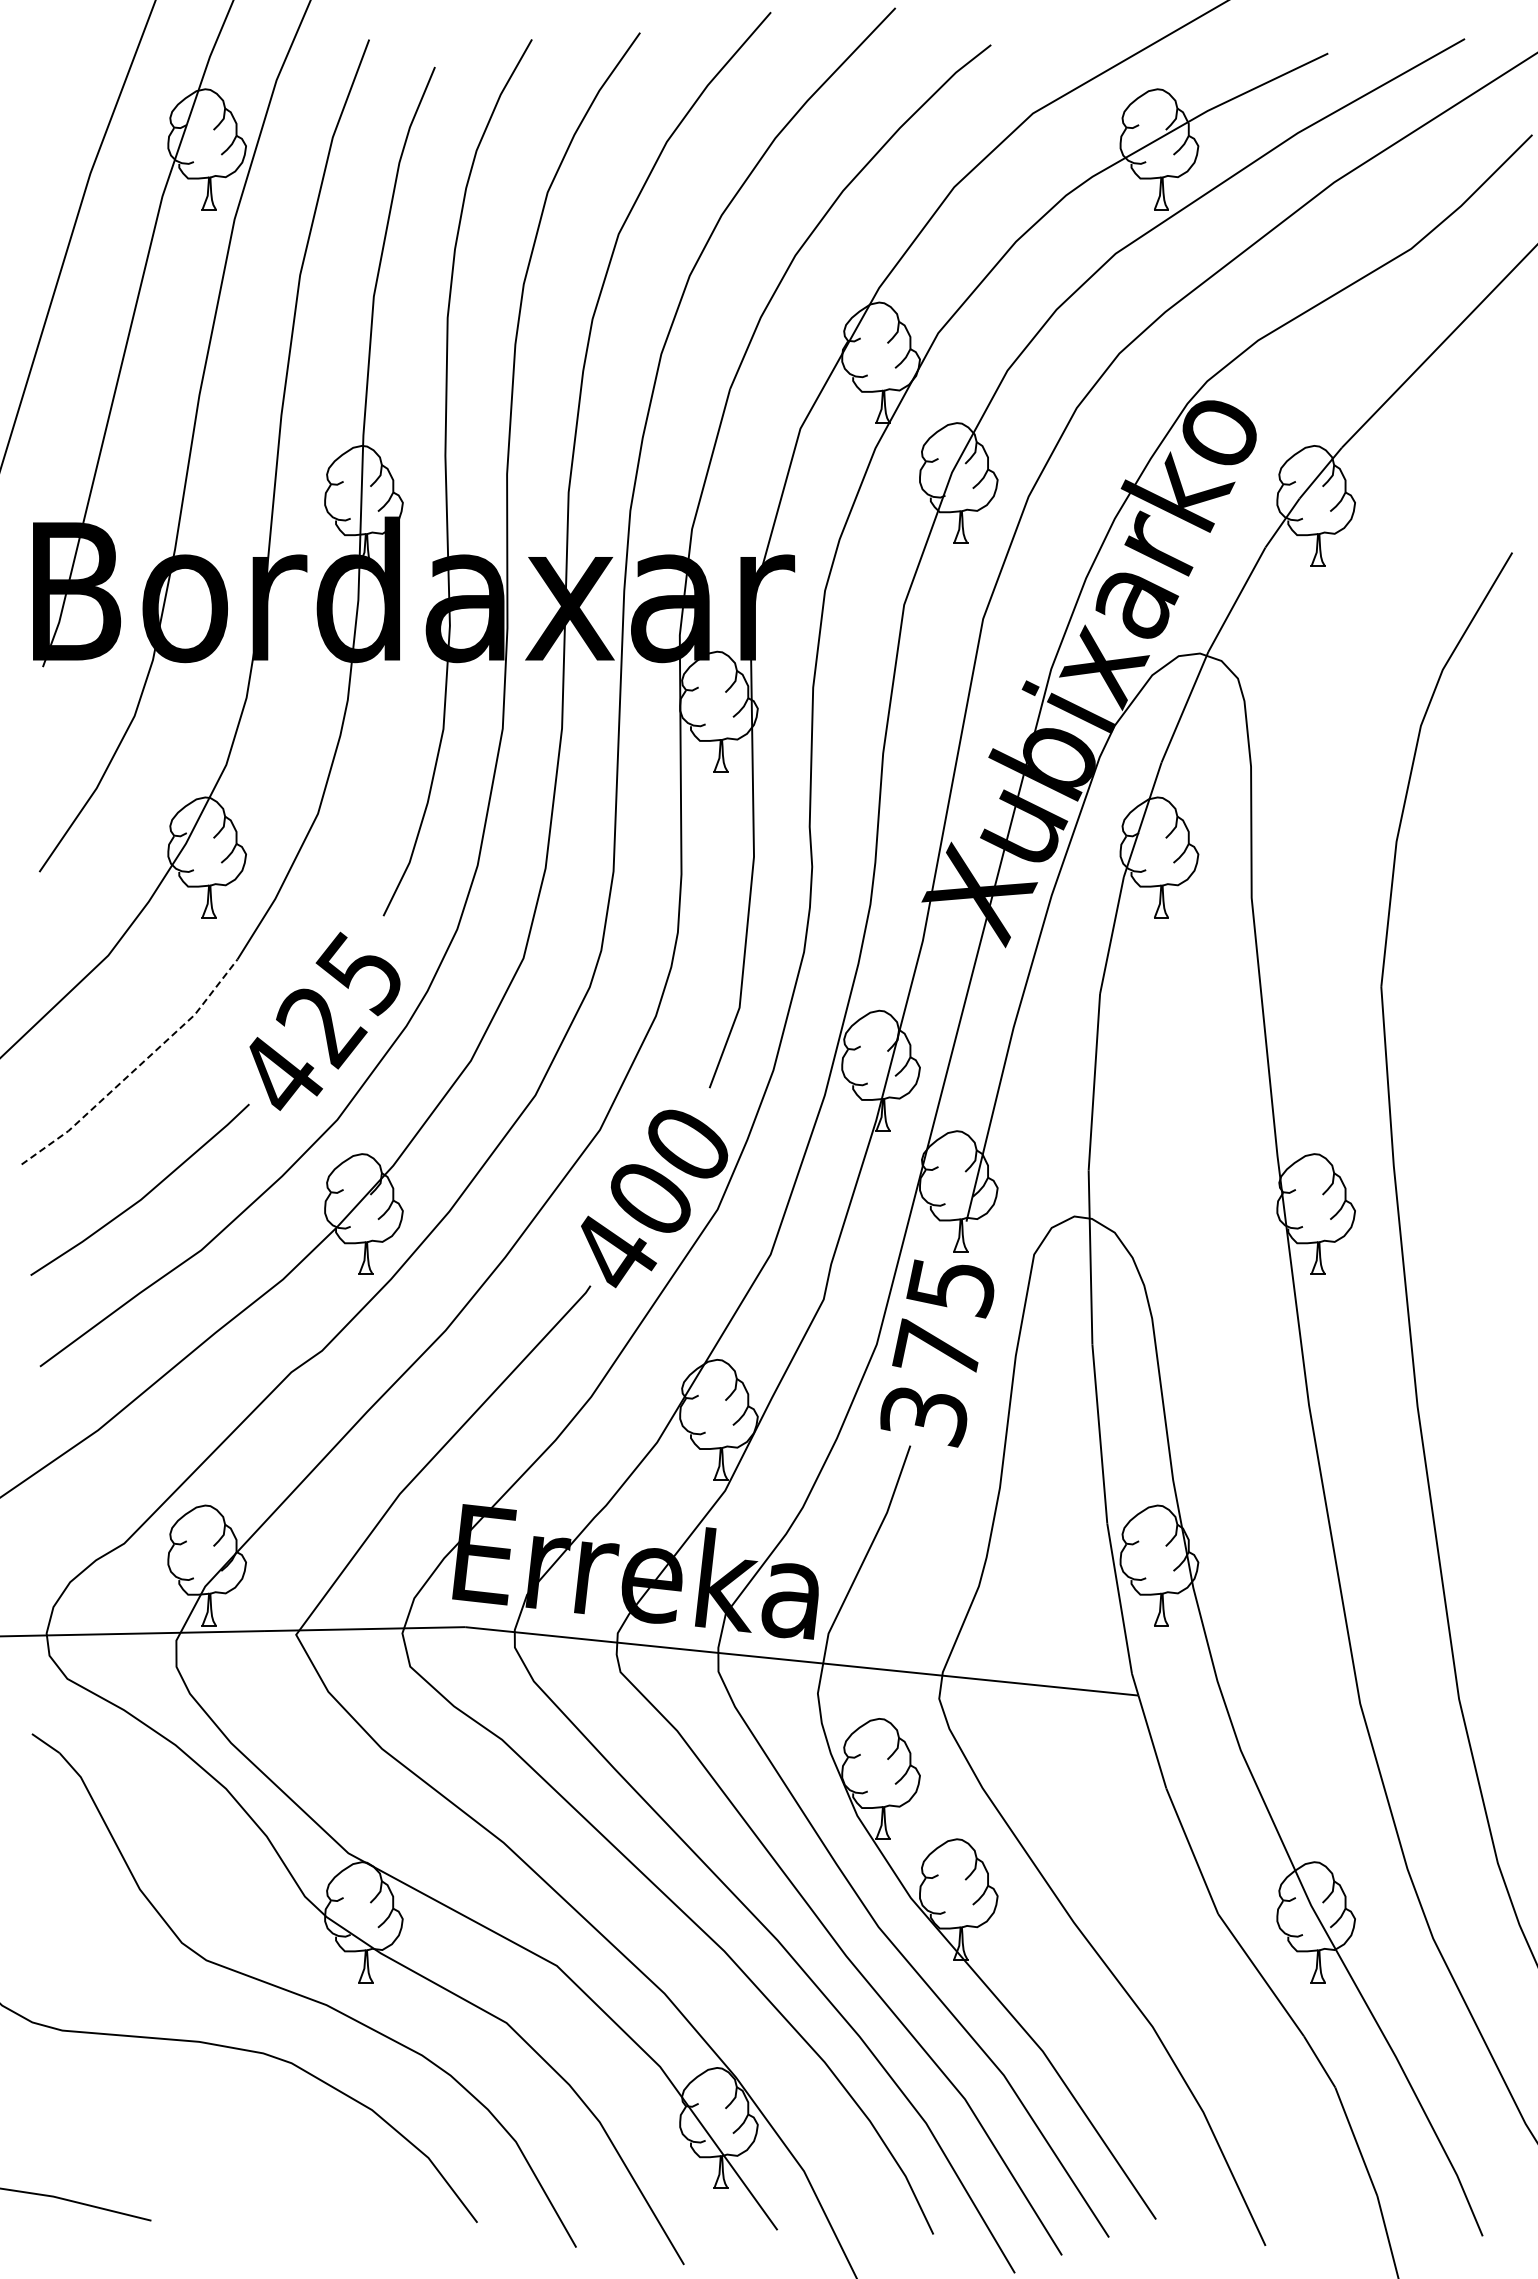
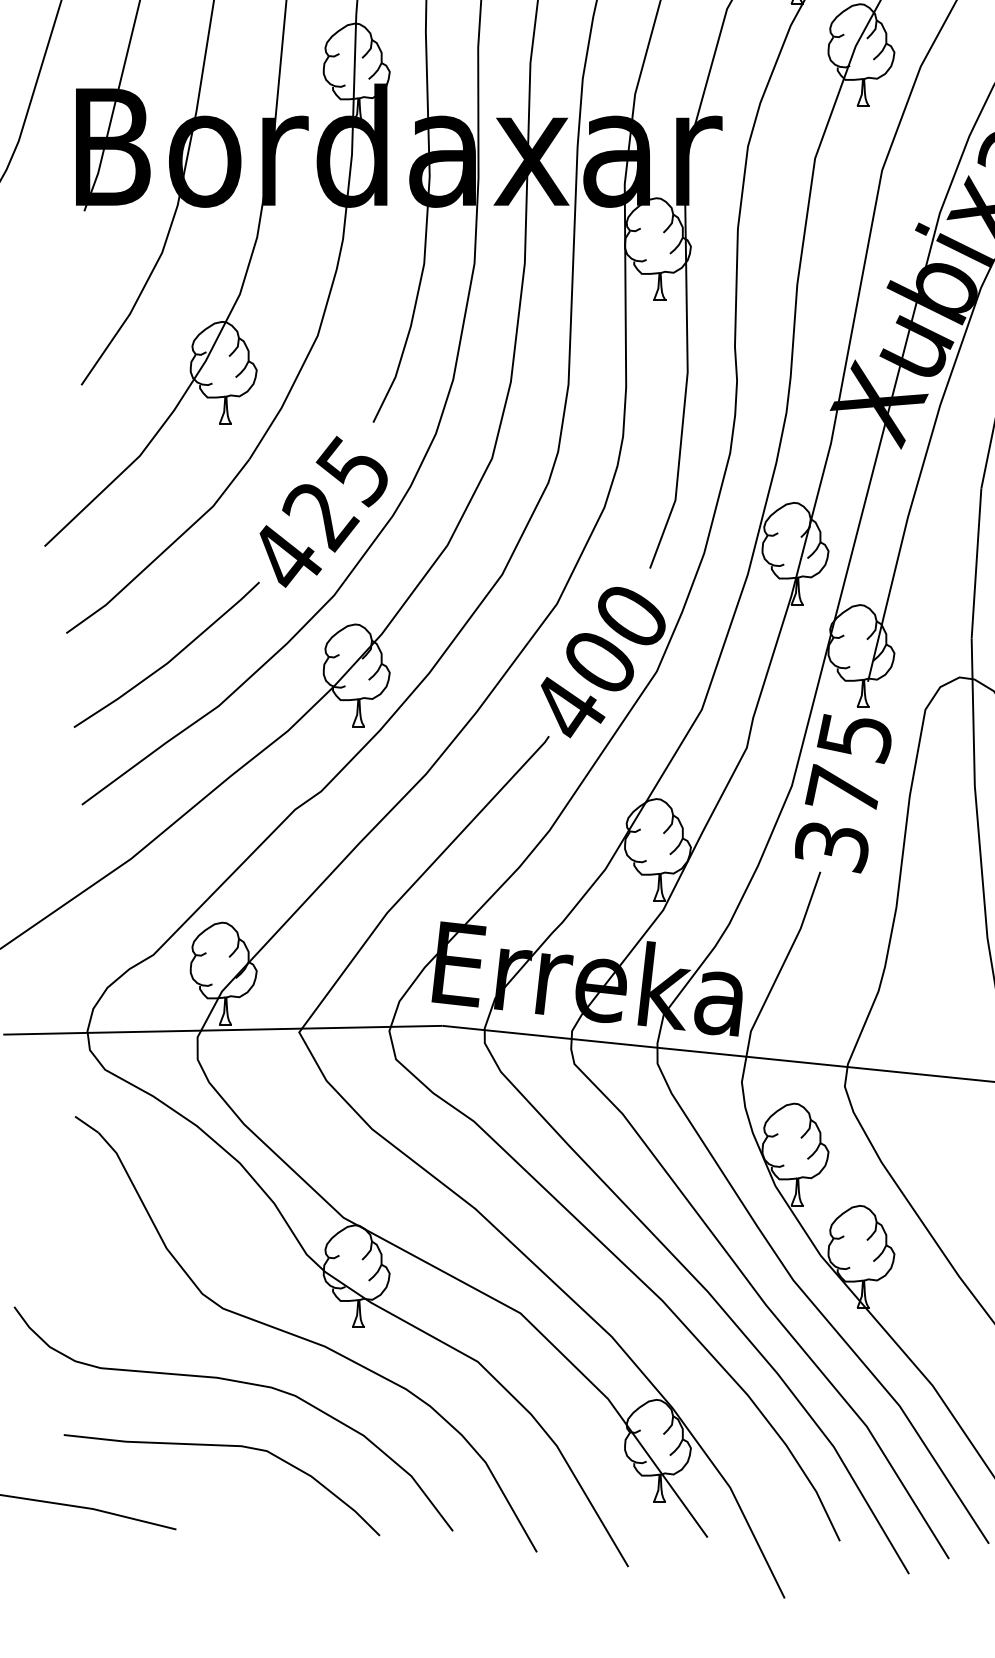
line: (136, 1068) -> (163, 551), dashed -> solid
curve: (204, 2122) -> (221, 1446), added

